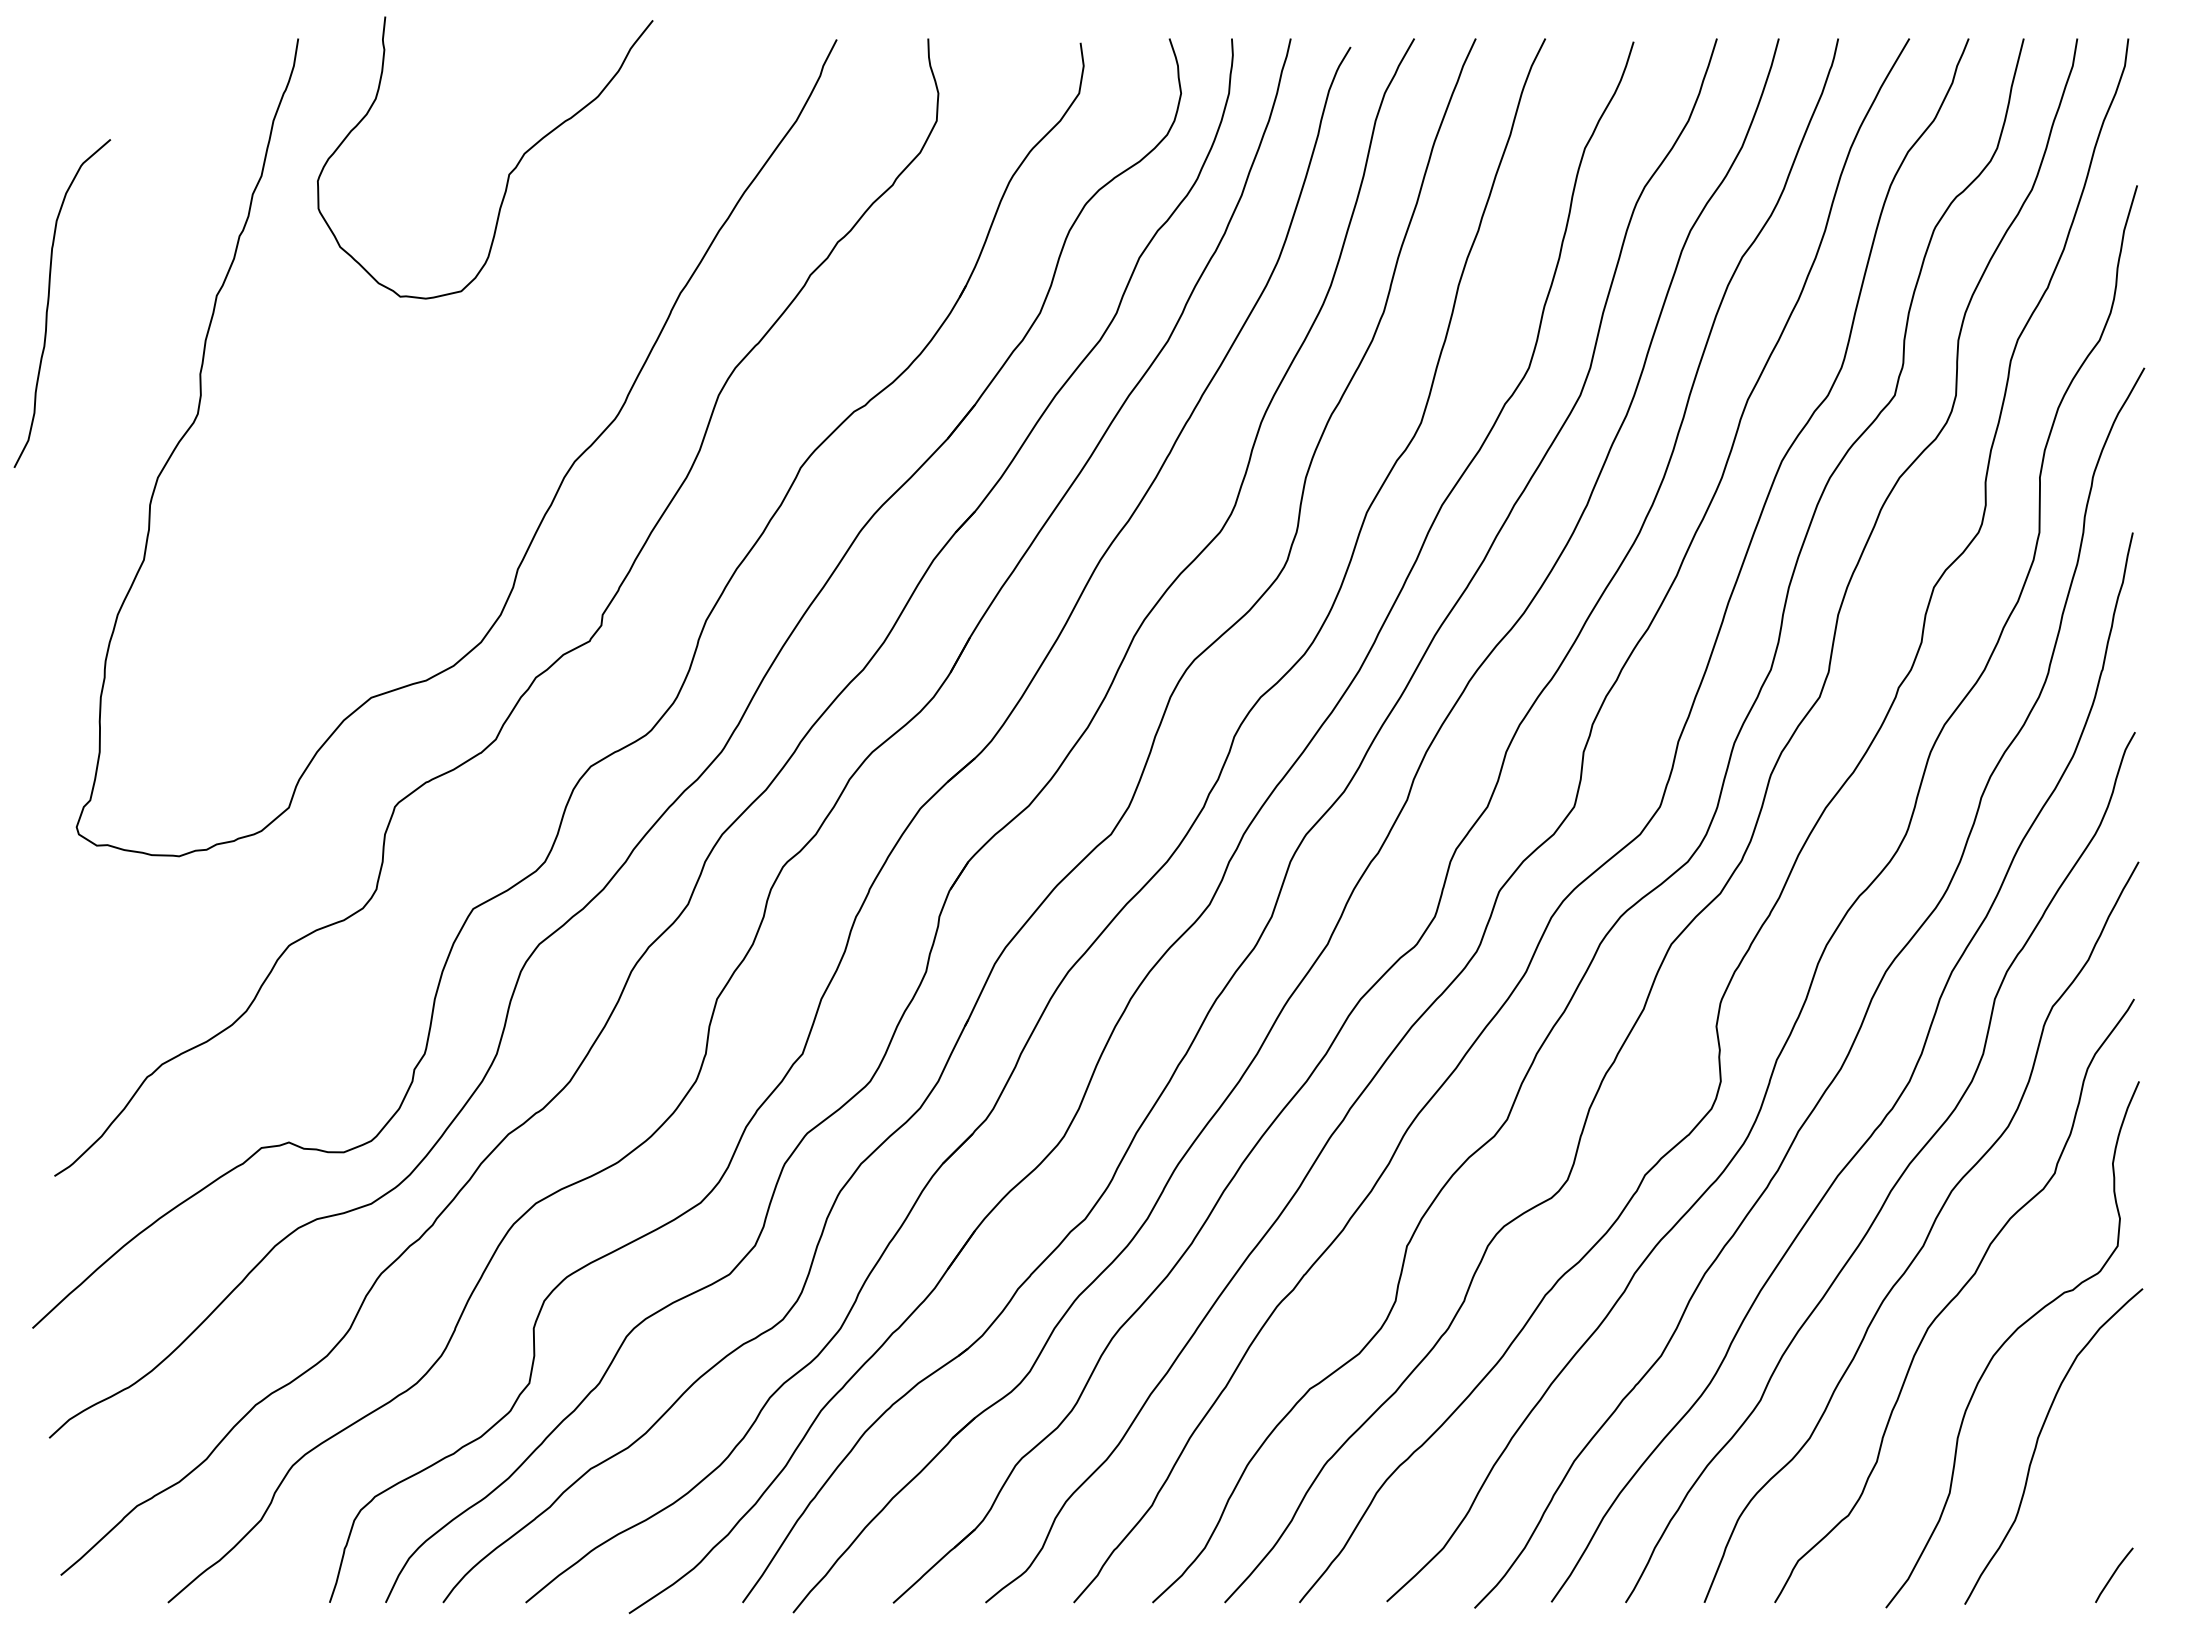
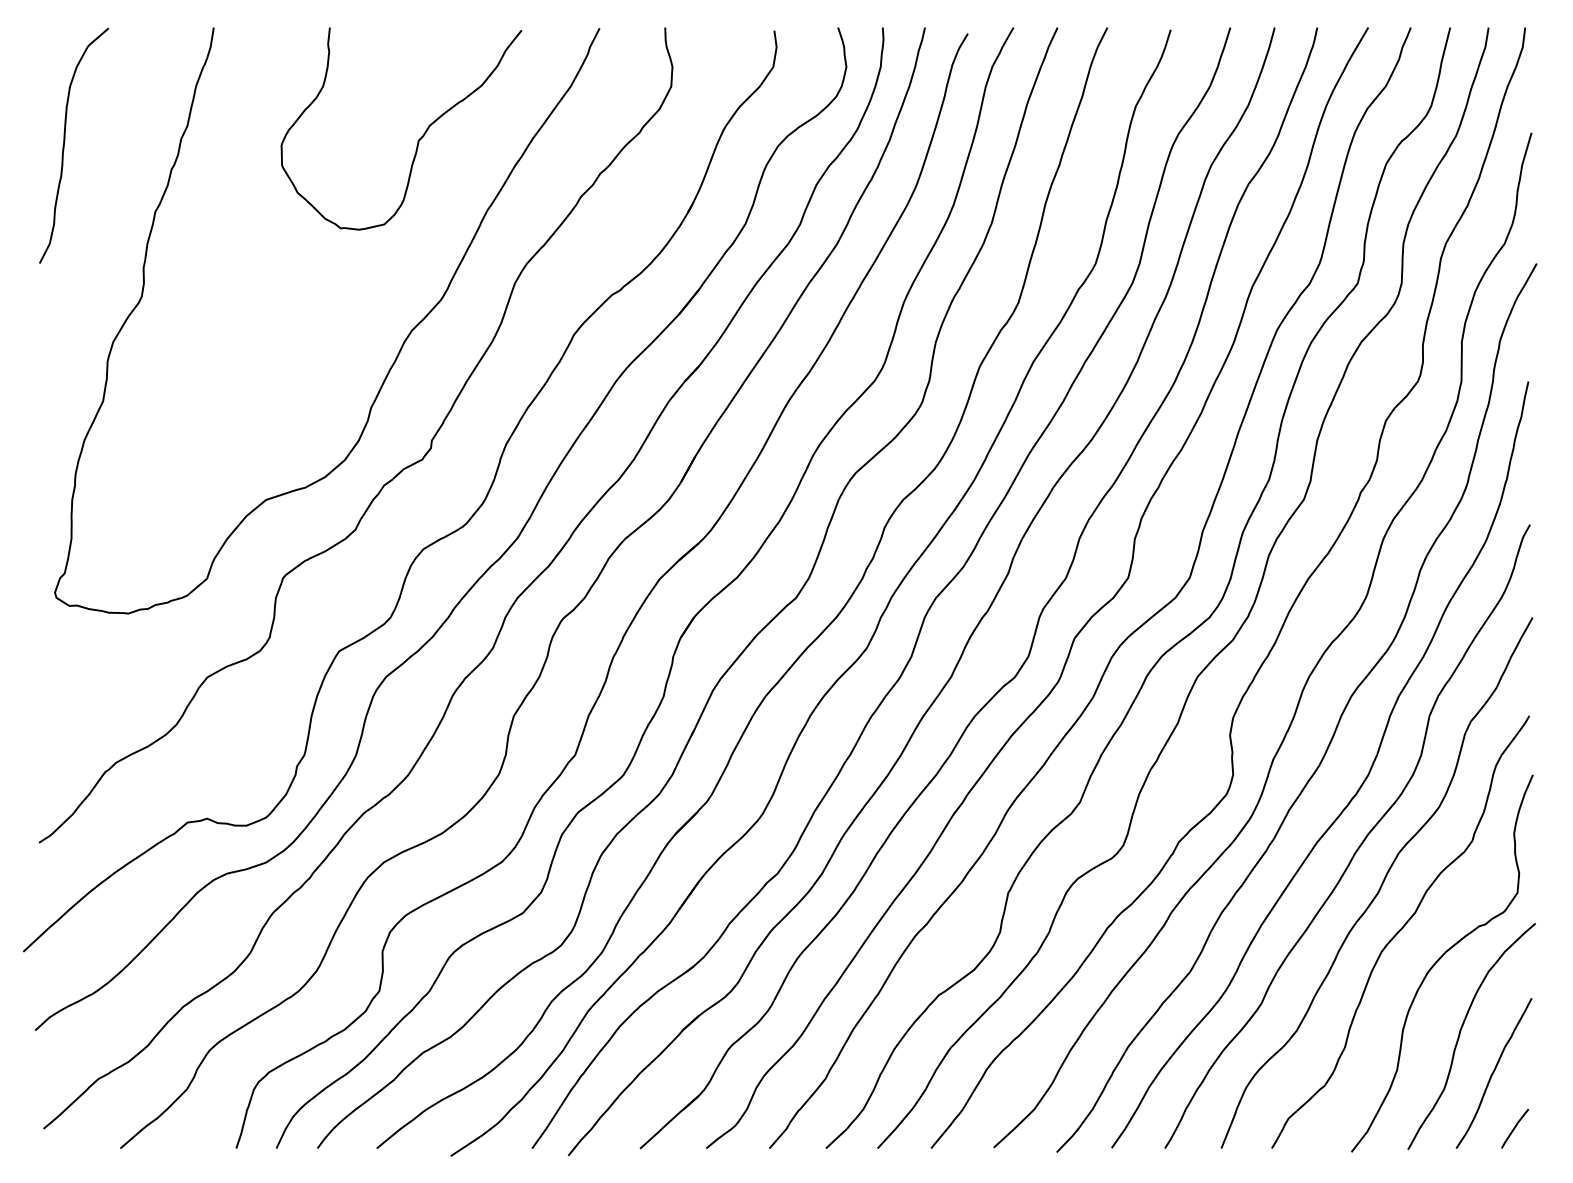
curve: (509, 172) -> (418, 139), moved
curve: (49, 301) -> (64, 144), moved
curve: (2084, 1497) -> (1493, 1073), added

